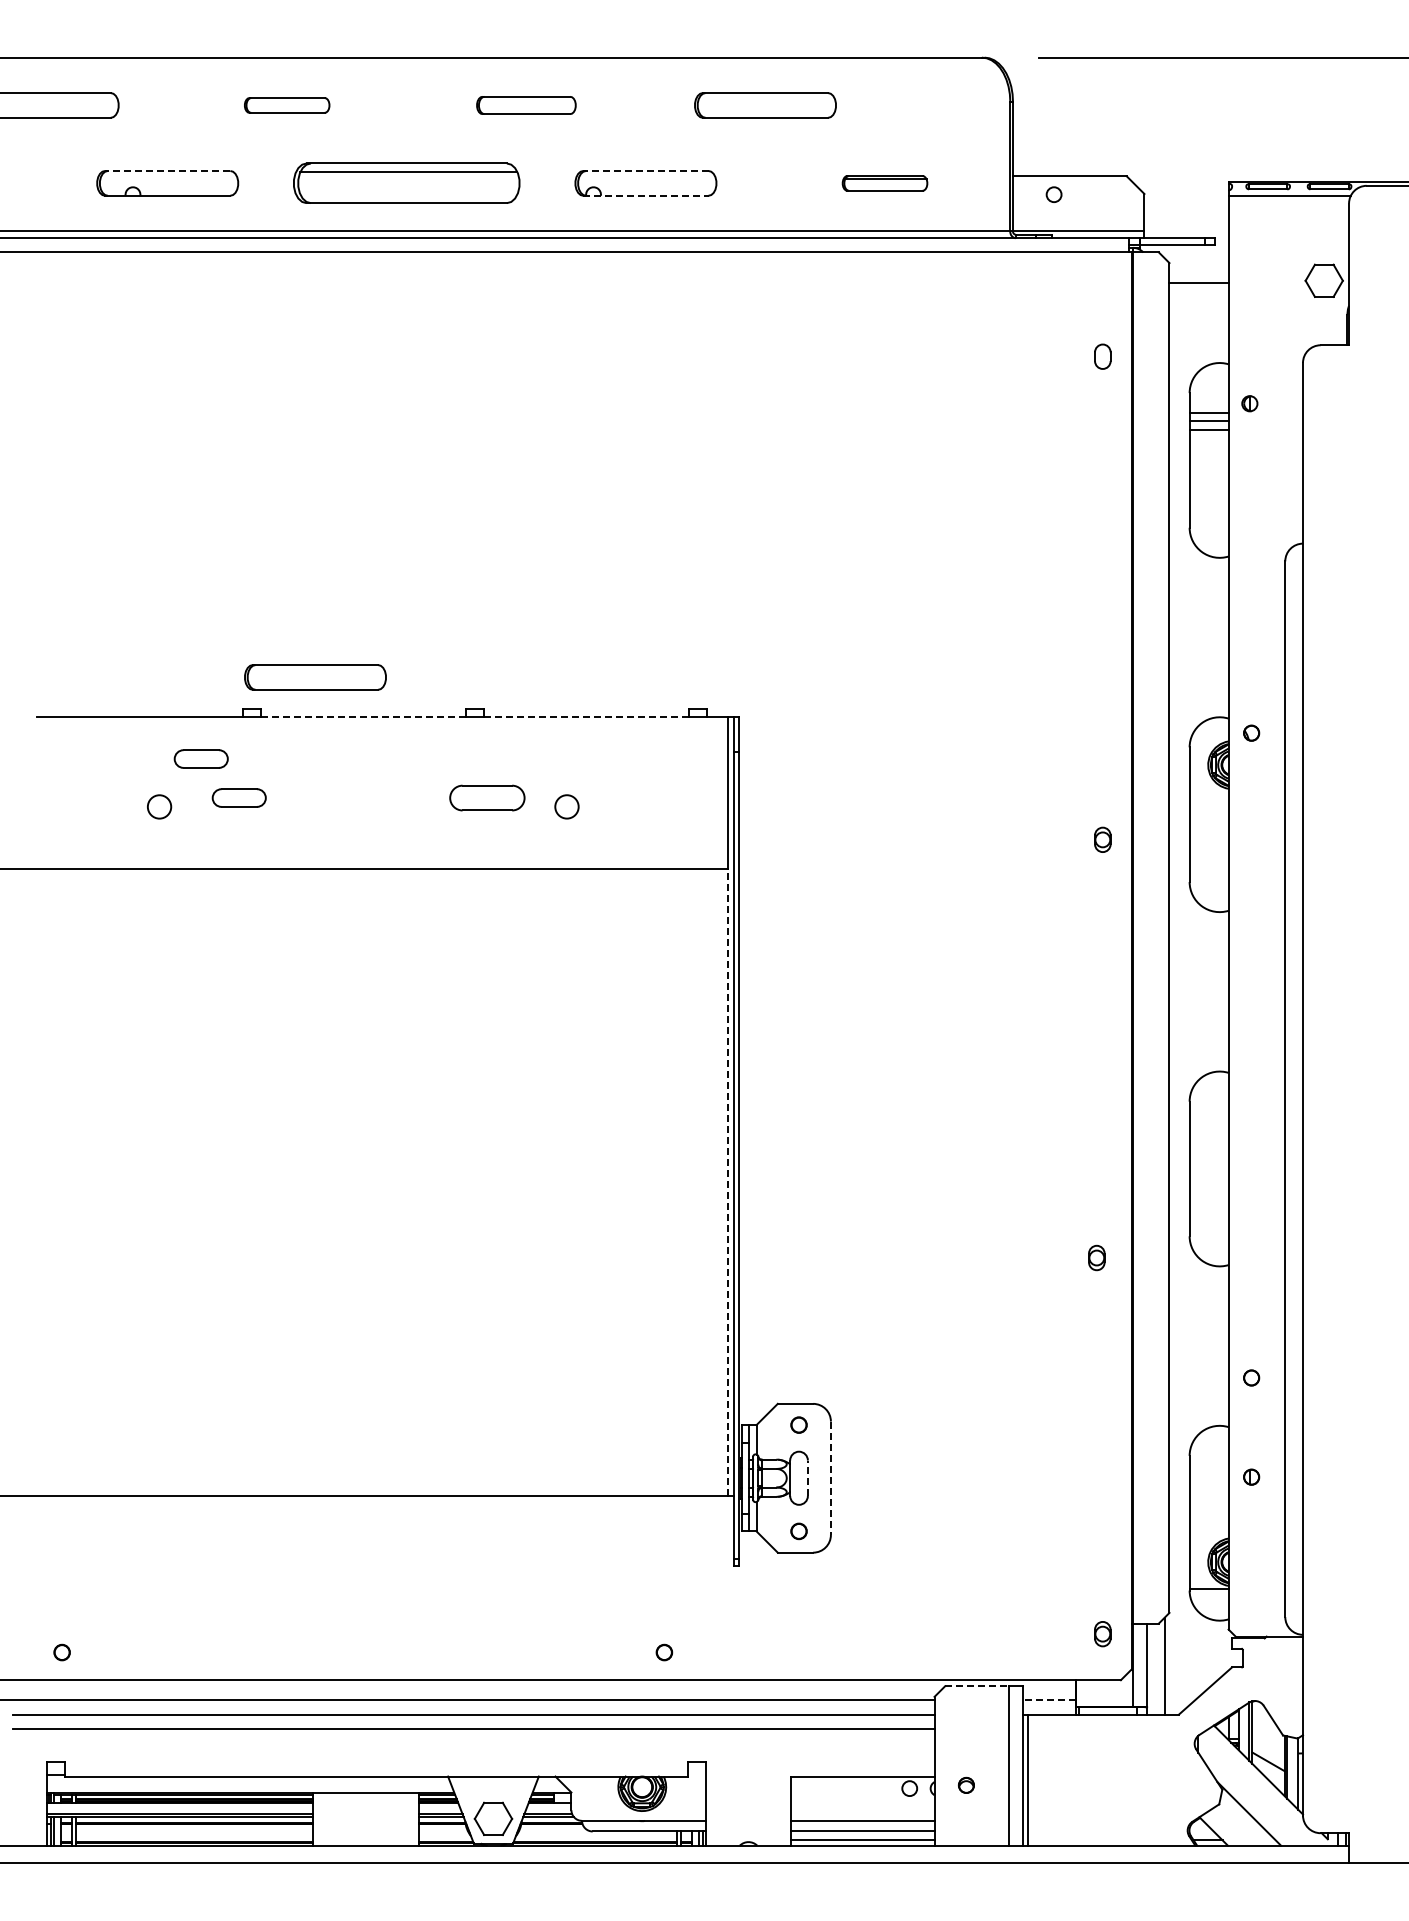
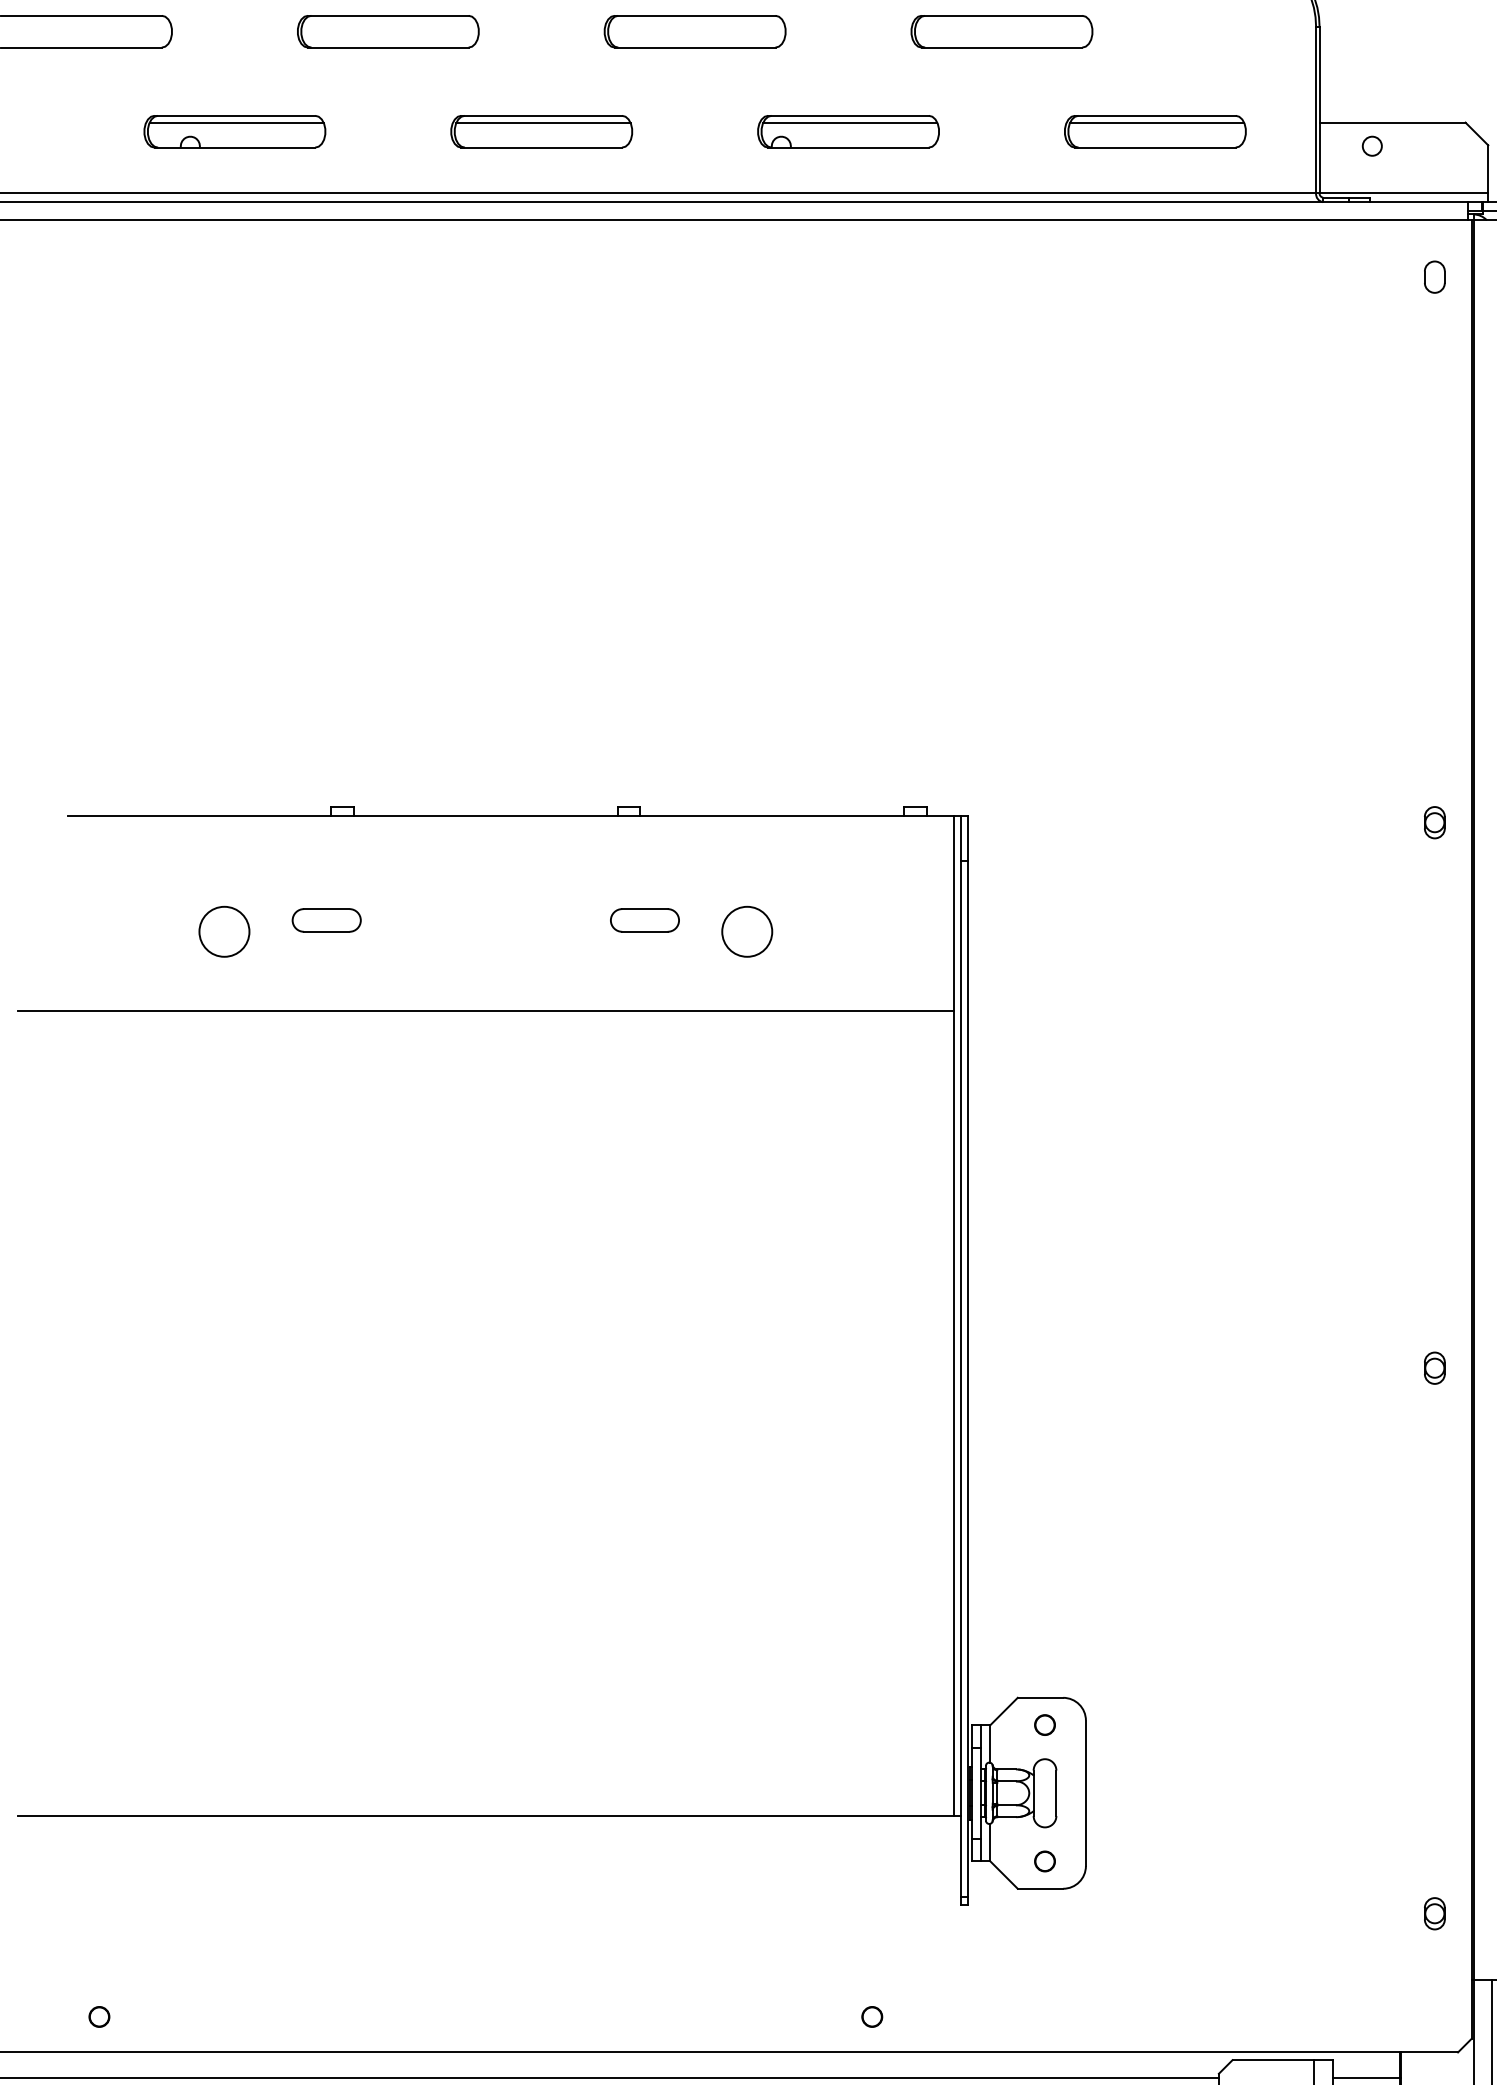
part: (286, 105) -> (387, 31), size x1.67
part: (526, 105) -> (695, 31), size x1.43
line: (167, 170) -> (234, 115), dashed -> solid
line: (645, 170) -> (847, 115), dashed -> solid
line: (168, 176) -> (235, 122), added
line: (647, 176) -> (850, 122), added
part: (406, 183) -> (541, 131), size x0.62
part: (884, 183) -> (1154, 131), size x1.67
line: (645, 195) -> (847, 147), dashed -> solid
part: (1102, 356) -> (1434, 276), moved
part: (315, 677) -> (424, 765), removed
line: (363, 716) -> (486, 815), dashed -> solid
line: (586, 716) -> (772, 815), dashed -> solid
part: (200, 758) -> (276, 869), removed
part: (486, 797) -> (643, 919), size x0.71
circle: (159, 806) -> (224, 931), size x1.67
circle: (566, 806) -> (746, 931), size x1.67
part: (1102, 839) -> (1434, 822), moved
line: (728, 1182) -> (954, 1413), dashed -> solid
part: (1096, 1257) -> (1434, 1367), moved
line: (807, 1478) -> (1055, 1793), dashed -> solid
line: (830, 1478) -> (1085, 1793), dashed -> solid
part: (1102, 1634) -> (1434, 1914), moved
line: (977, 1686) -> (1274, 2060), dashed -> solid
line: (1048, 1700) -> (1365, 2078), dashed -> solid

